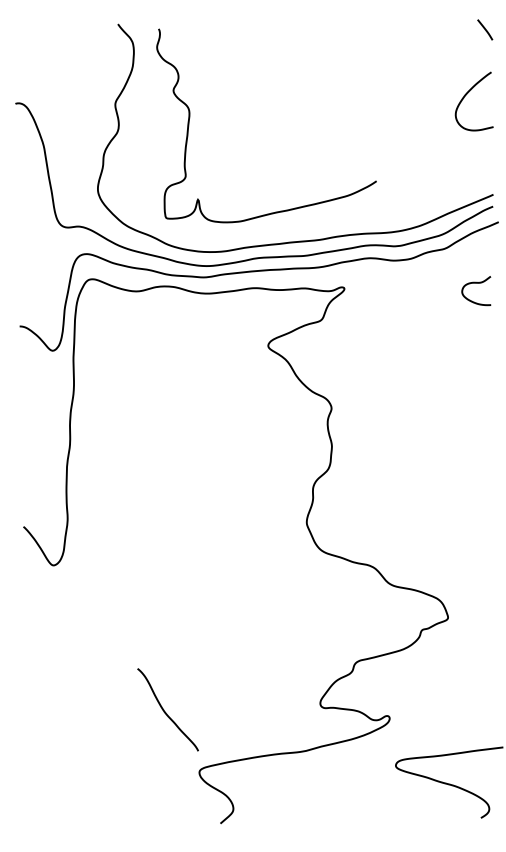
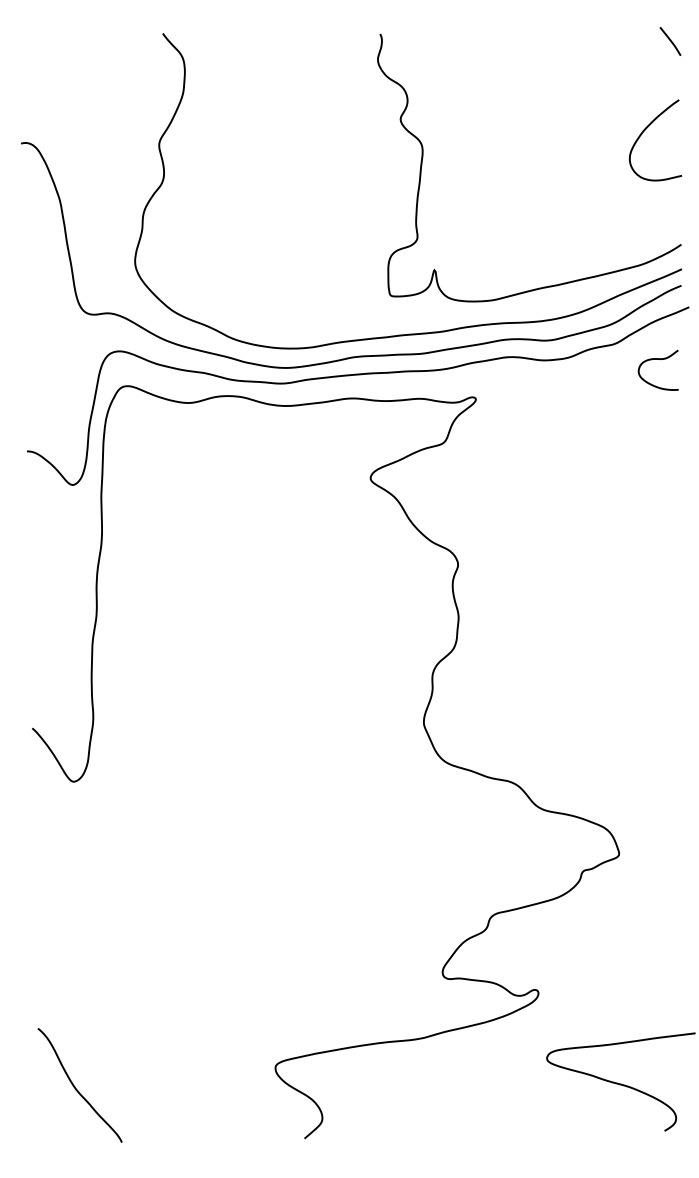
curve: (190, 118) -> (423, 158), moved
curve: (475, 283) -> (657, 359), moved
curve: (164, 710) -> (75, 1086), moved

